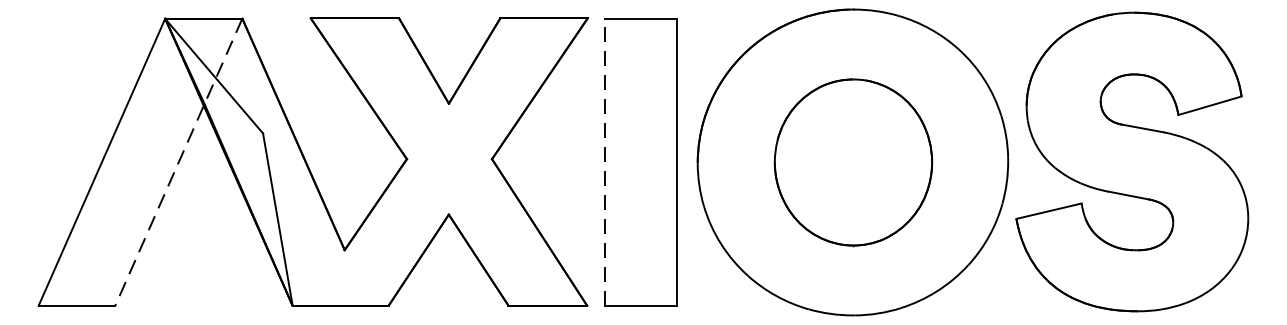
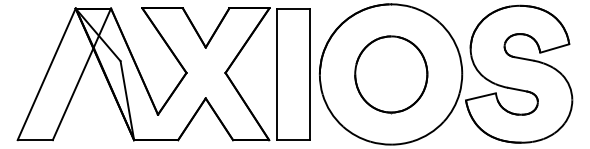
line: (177, 162) -> (81, 74), dashed -> solid
line: (605, 162) -> (277, 74), dashed -> solid

